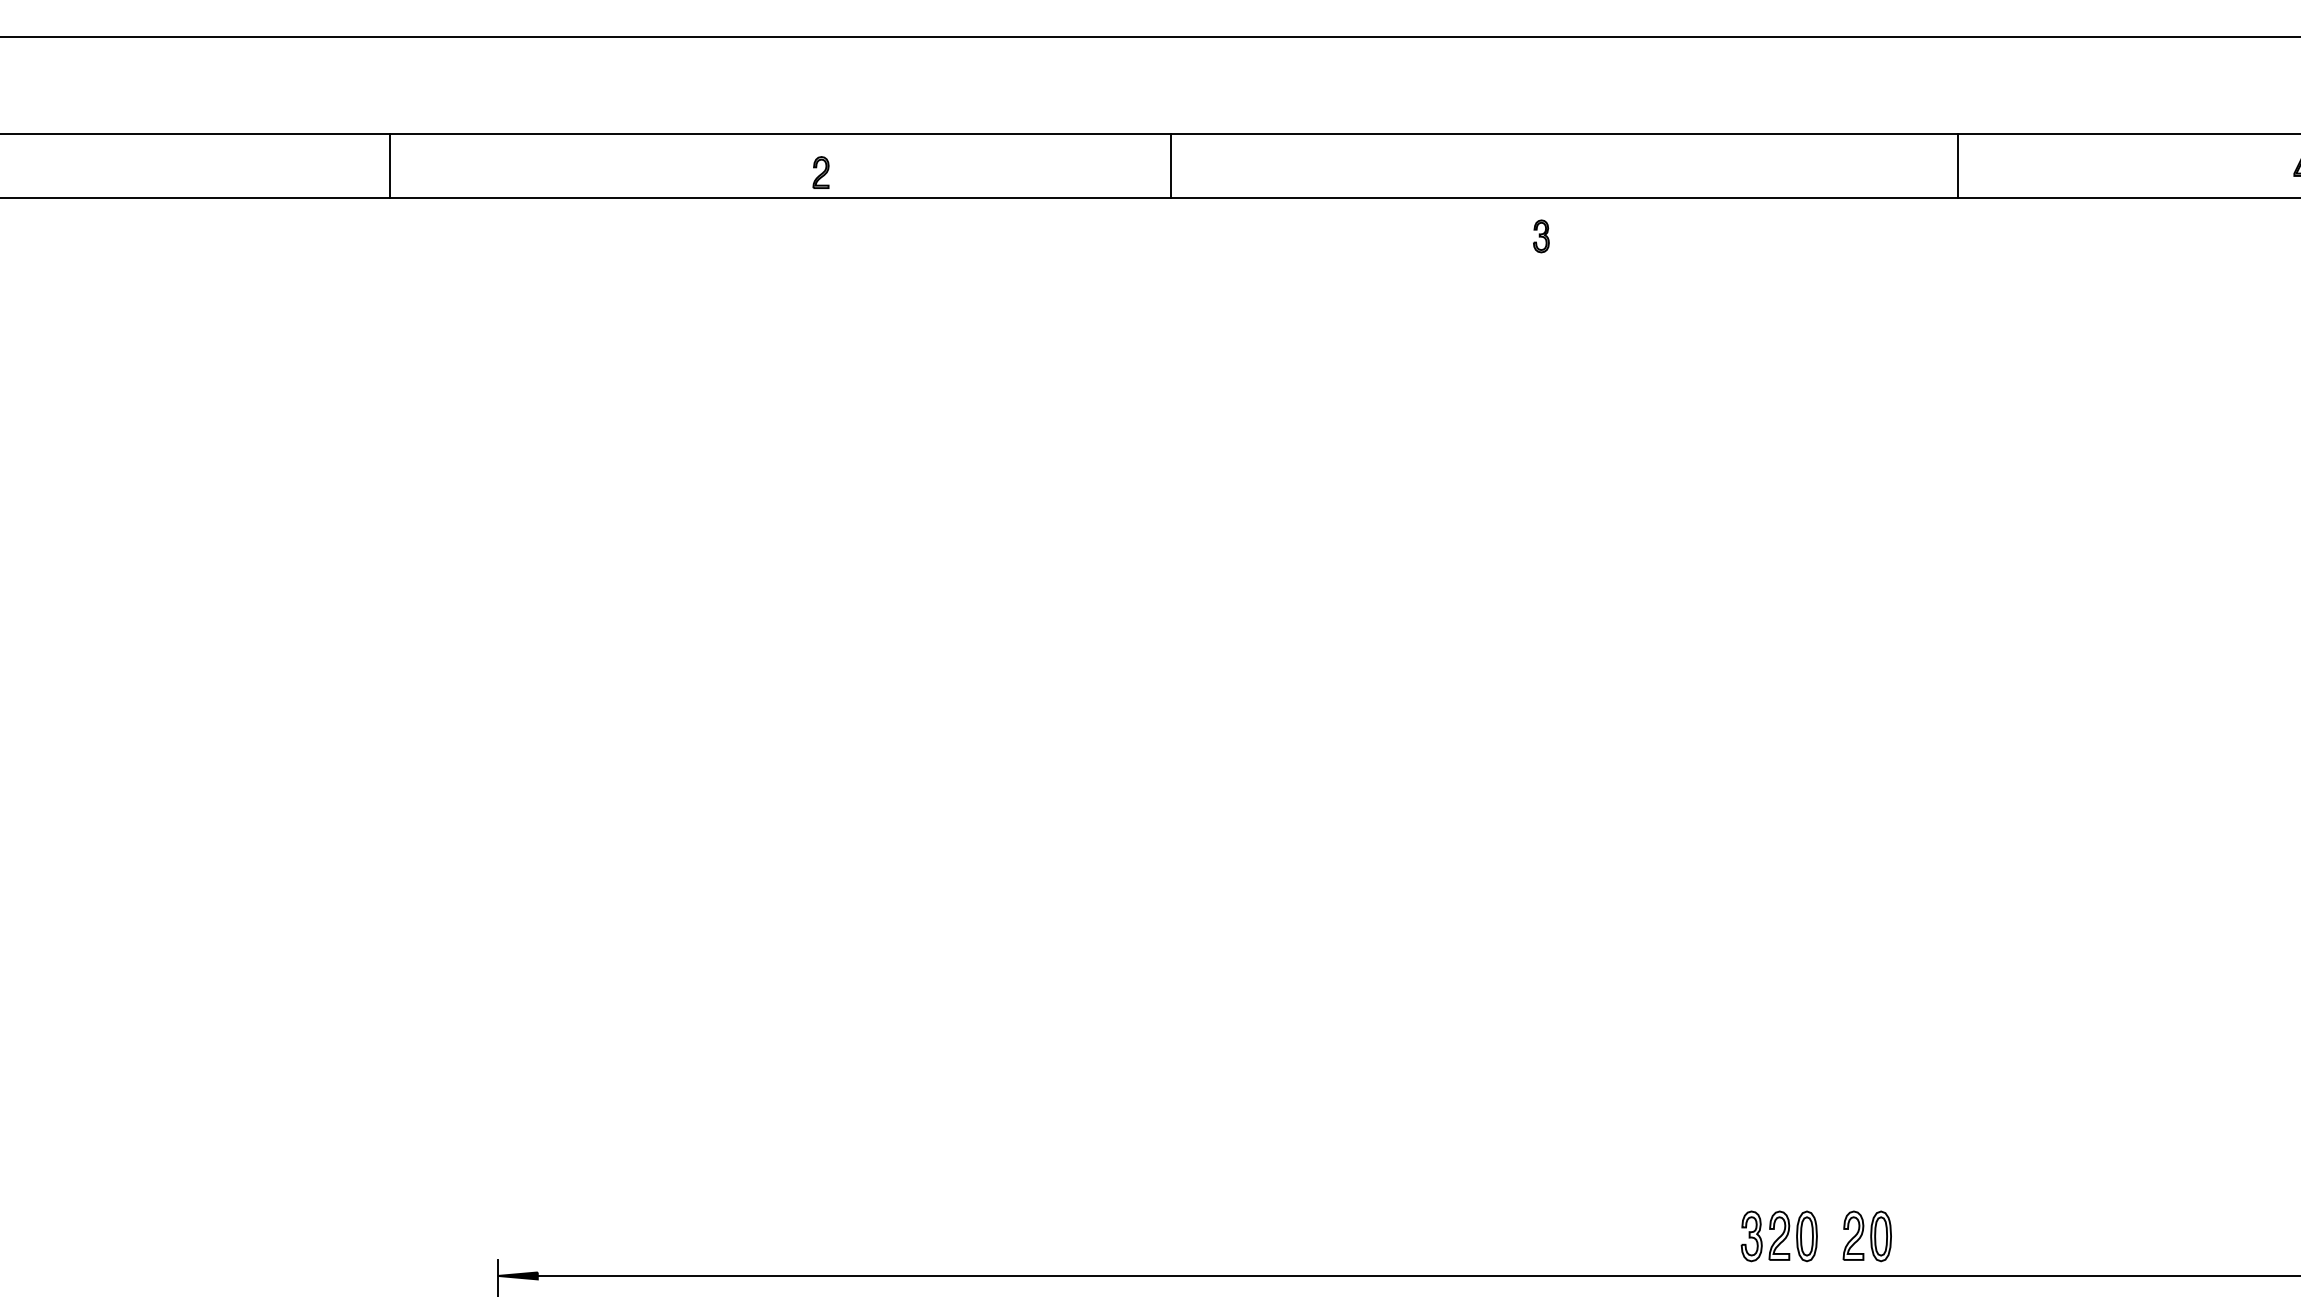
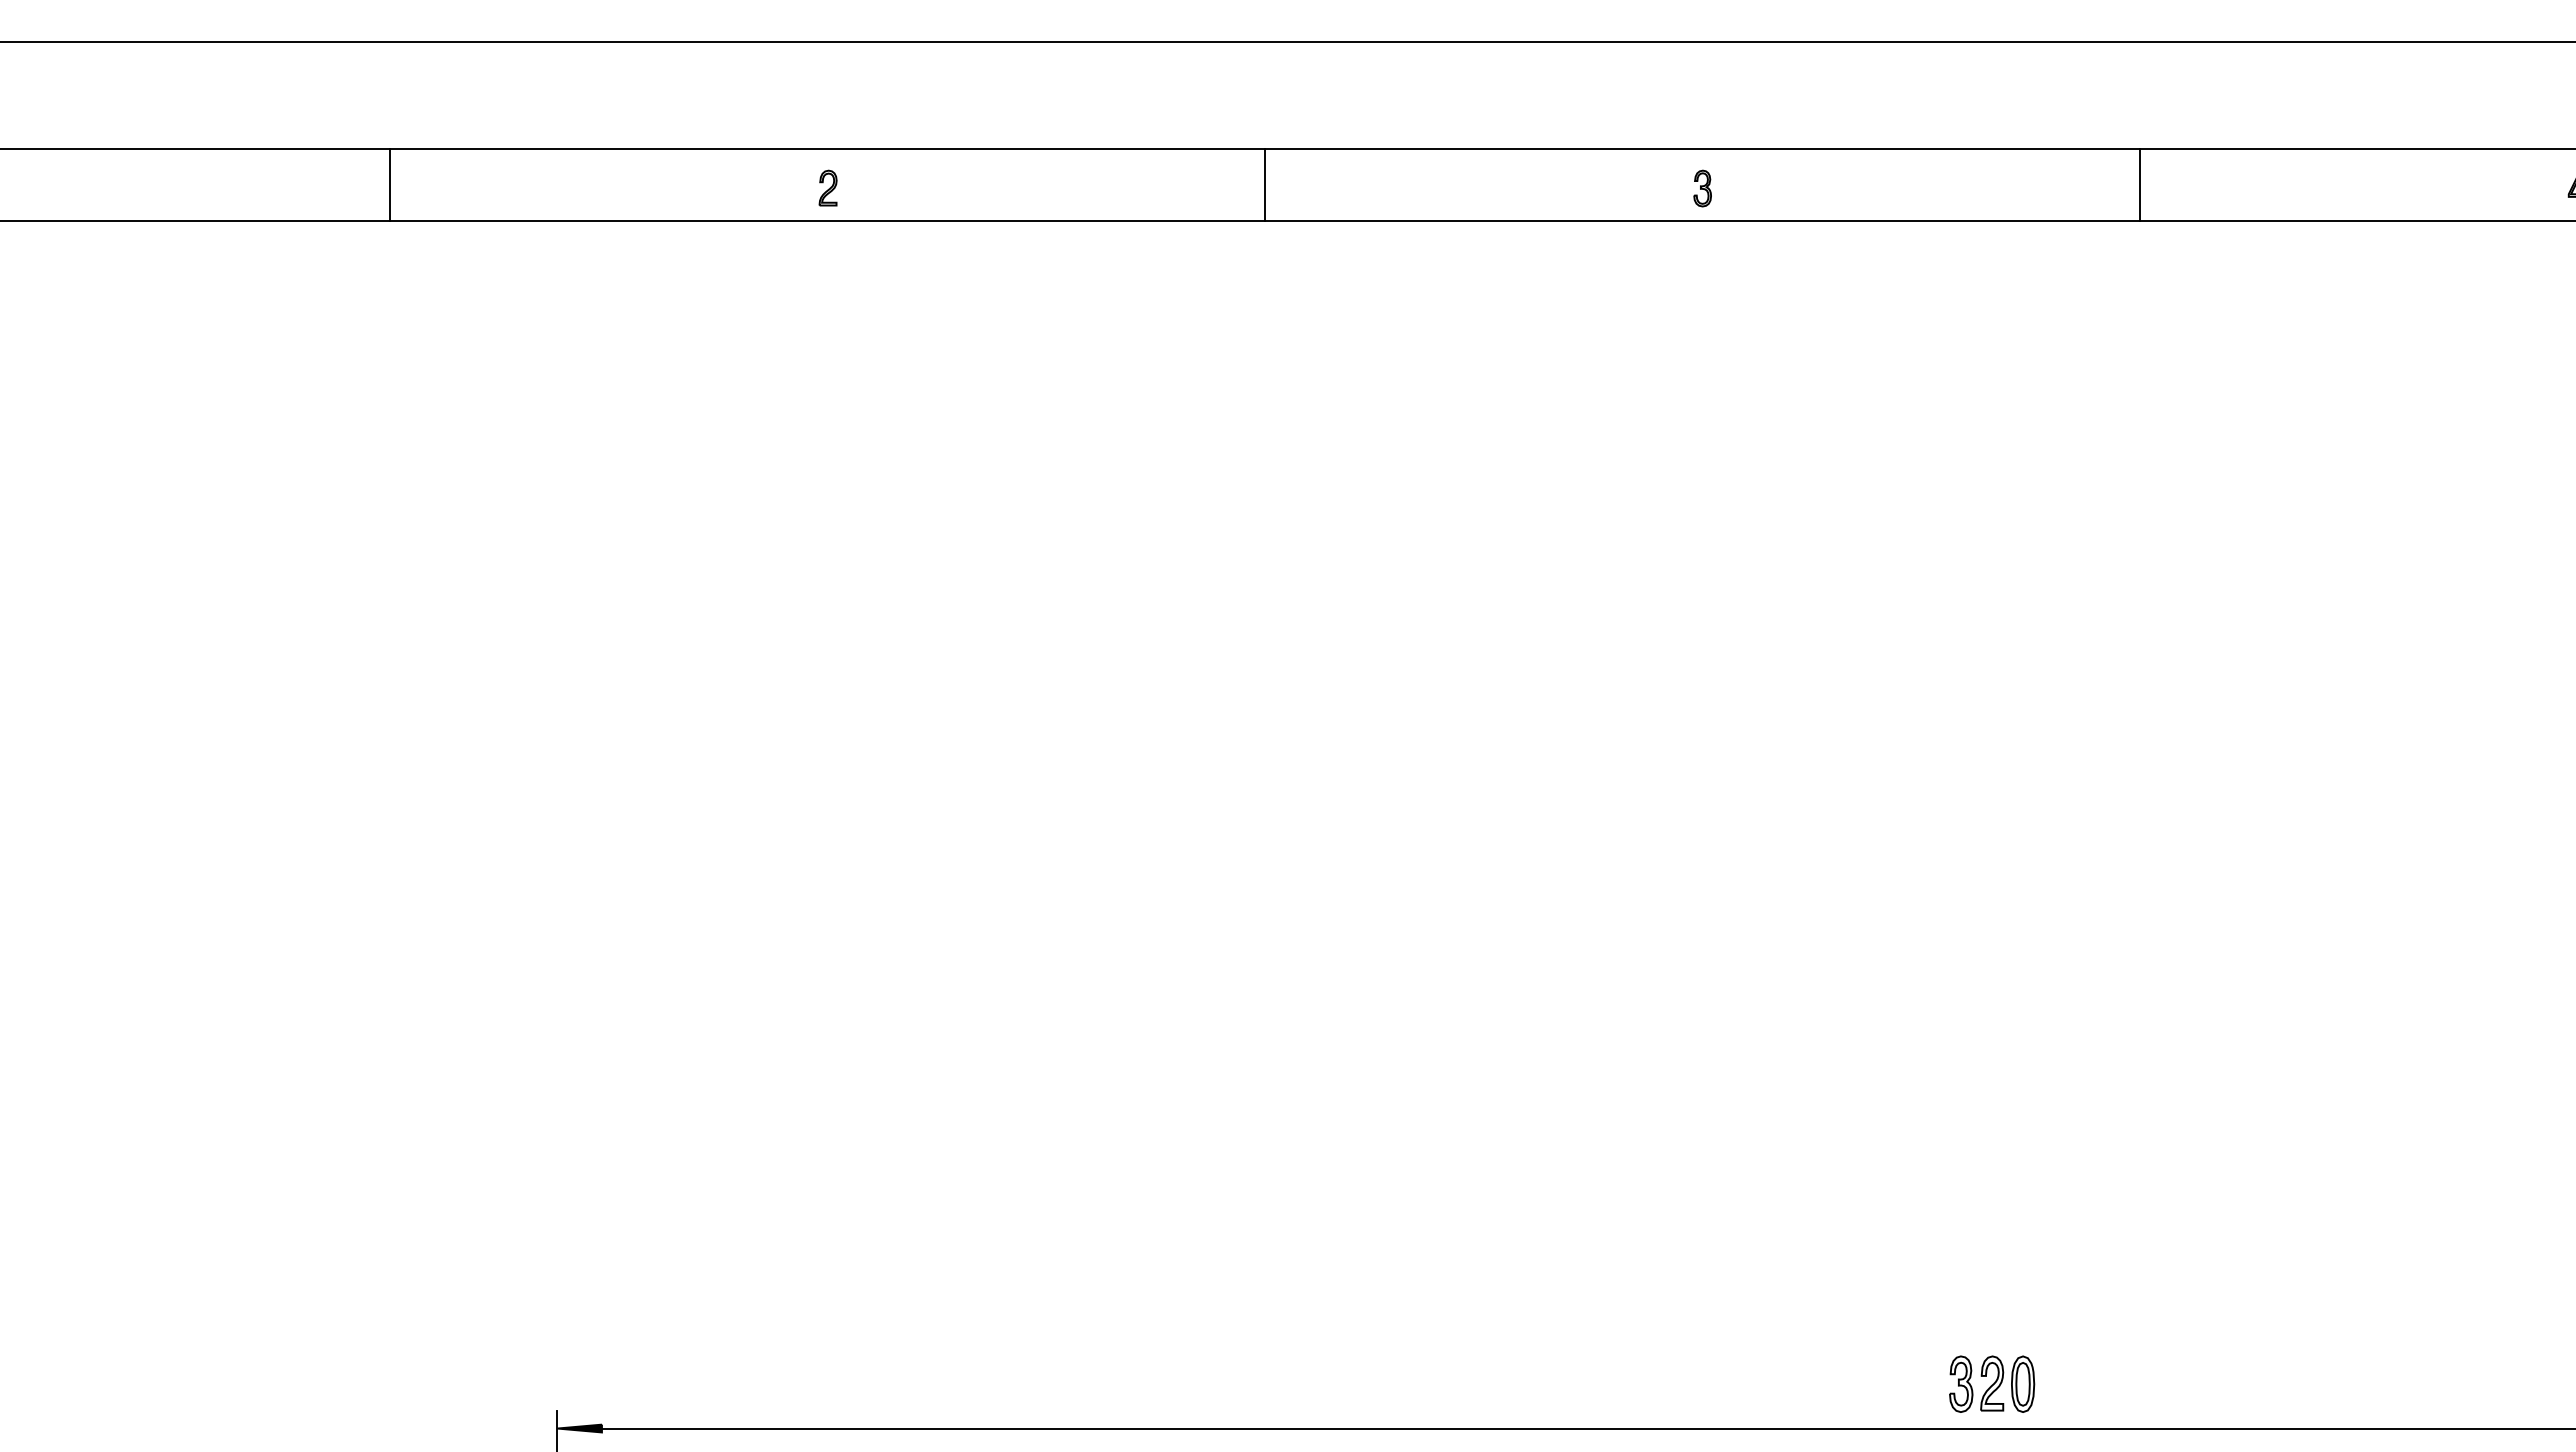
line: (390, 165) -> (390, 185), moved
line: (1171, 165) -> (1265, 185), moved
line: (1958, 165) -> (2139, 185), moved
part: (820, 172) -> (827, 187), moved
part: (1541, 236) -> (1702, 188), moved
part: (1867, 1235) -> (2090, 1383), removed

